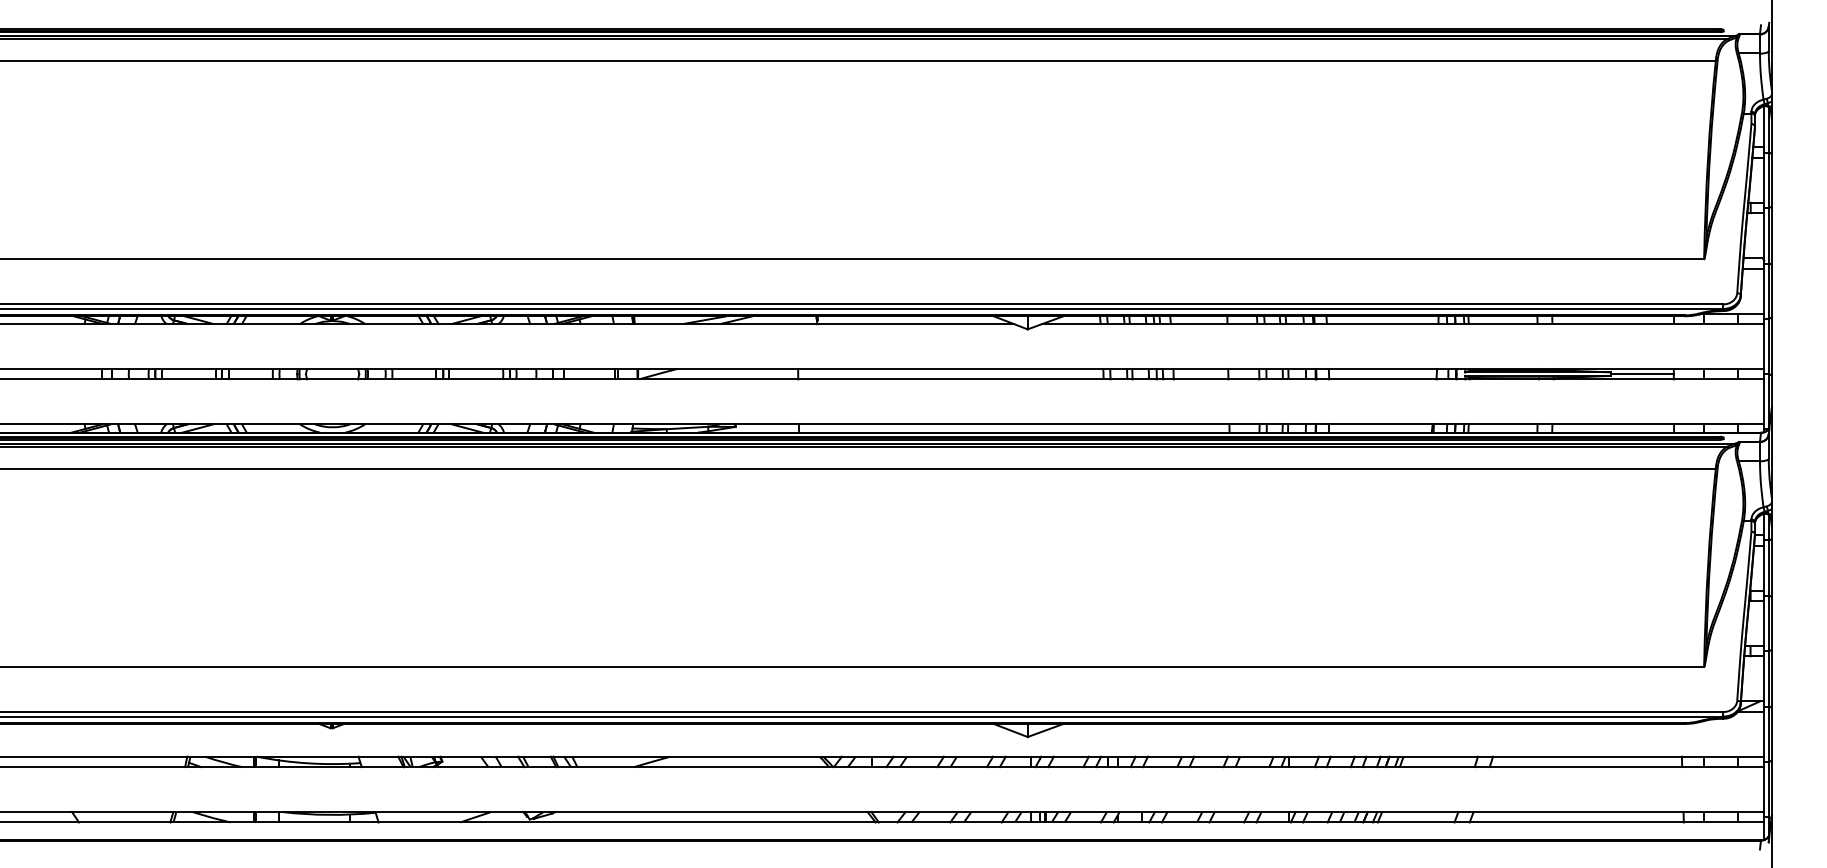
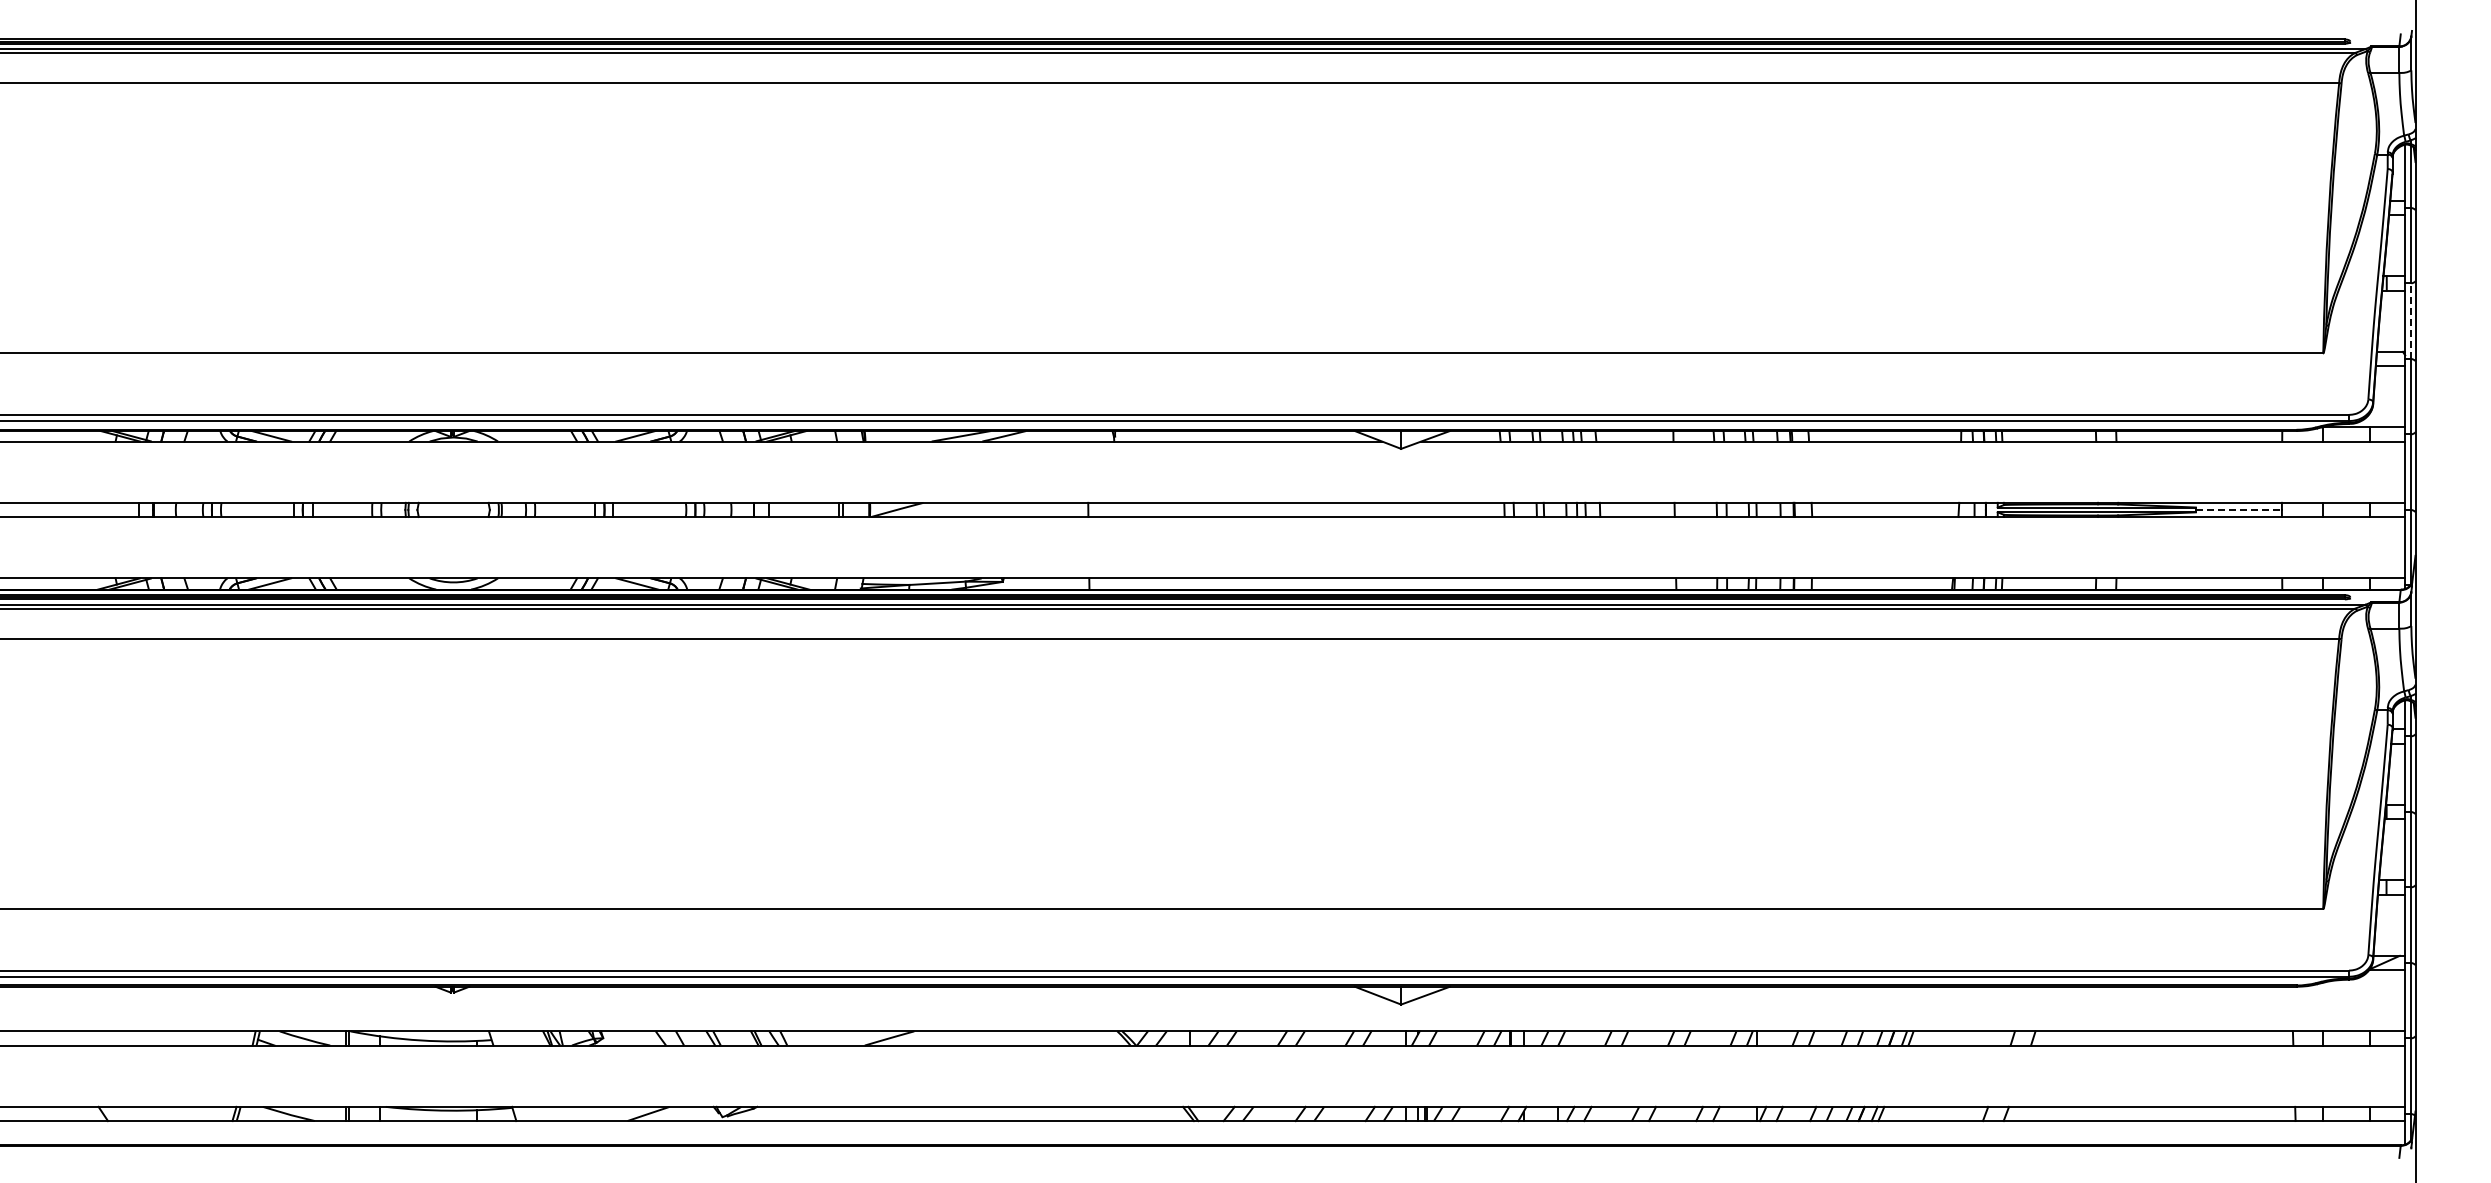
line: (1768, 235) -> (2411, 321), solid -> dashed
line: (1642, 373) -> (2239, 509), solid -> dashed

